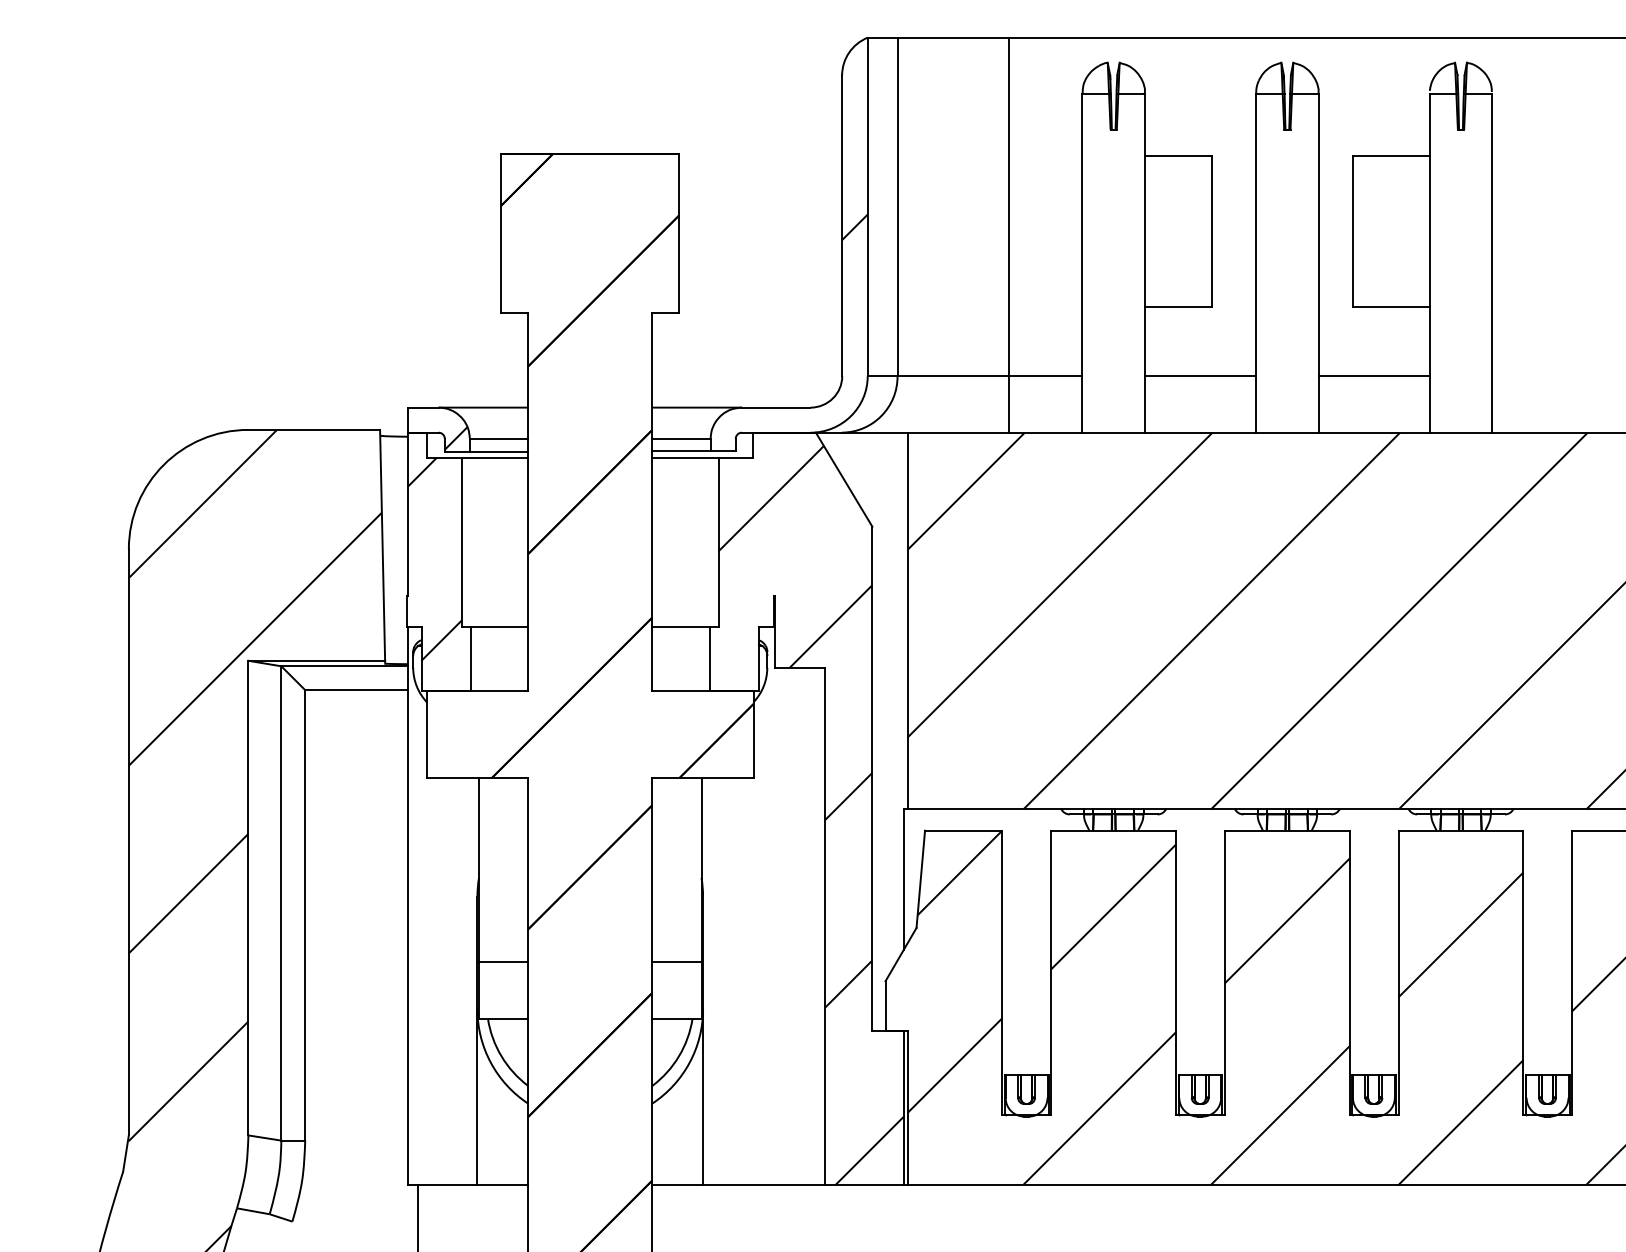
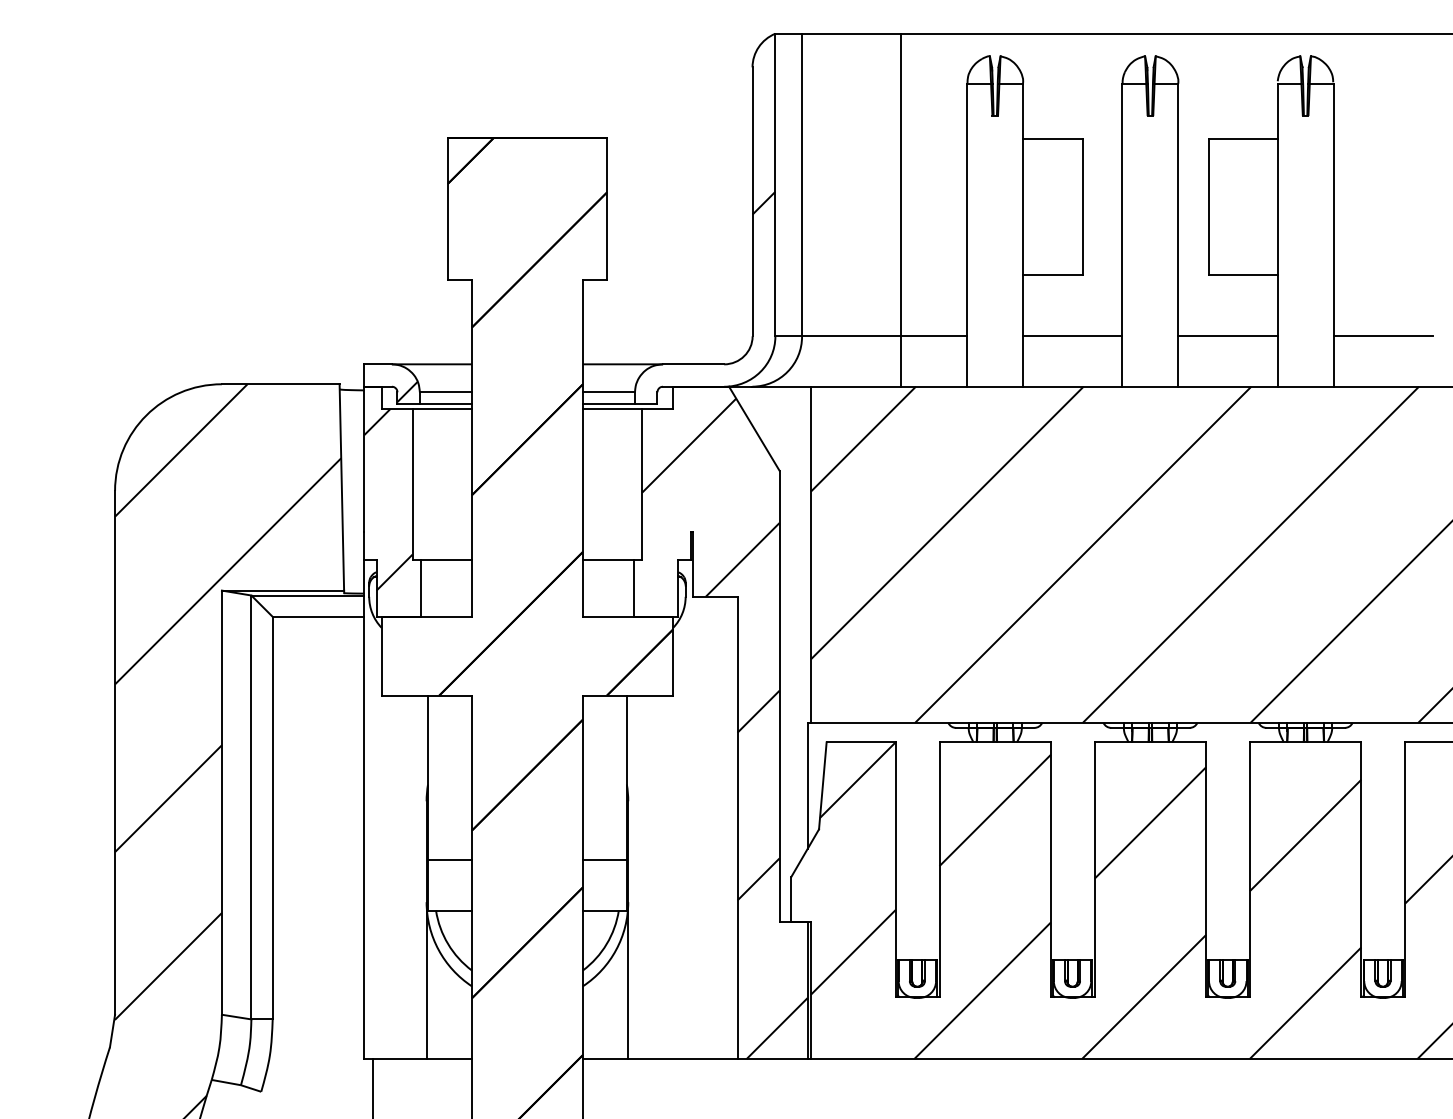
line: (1547, 376) -> (1382, 336), added

